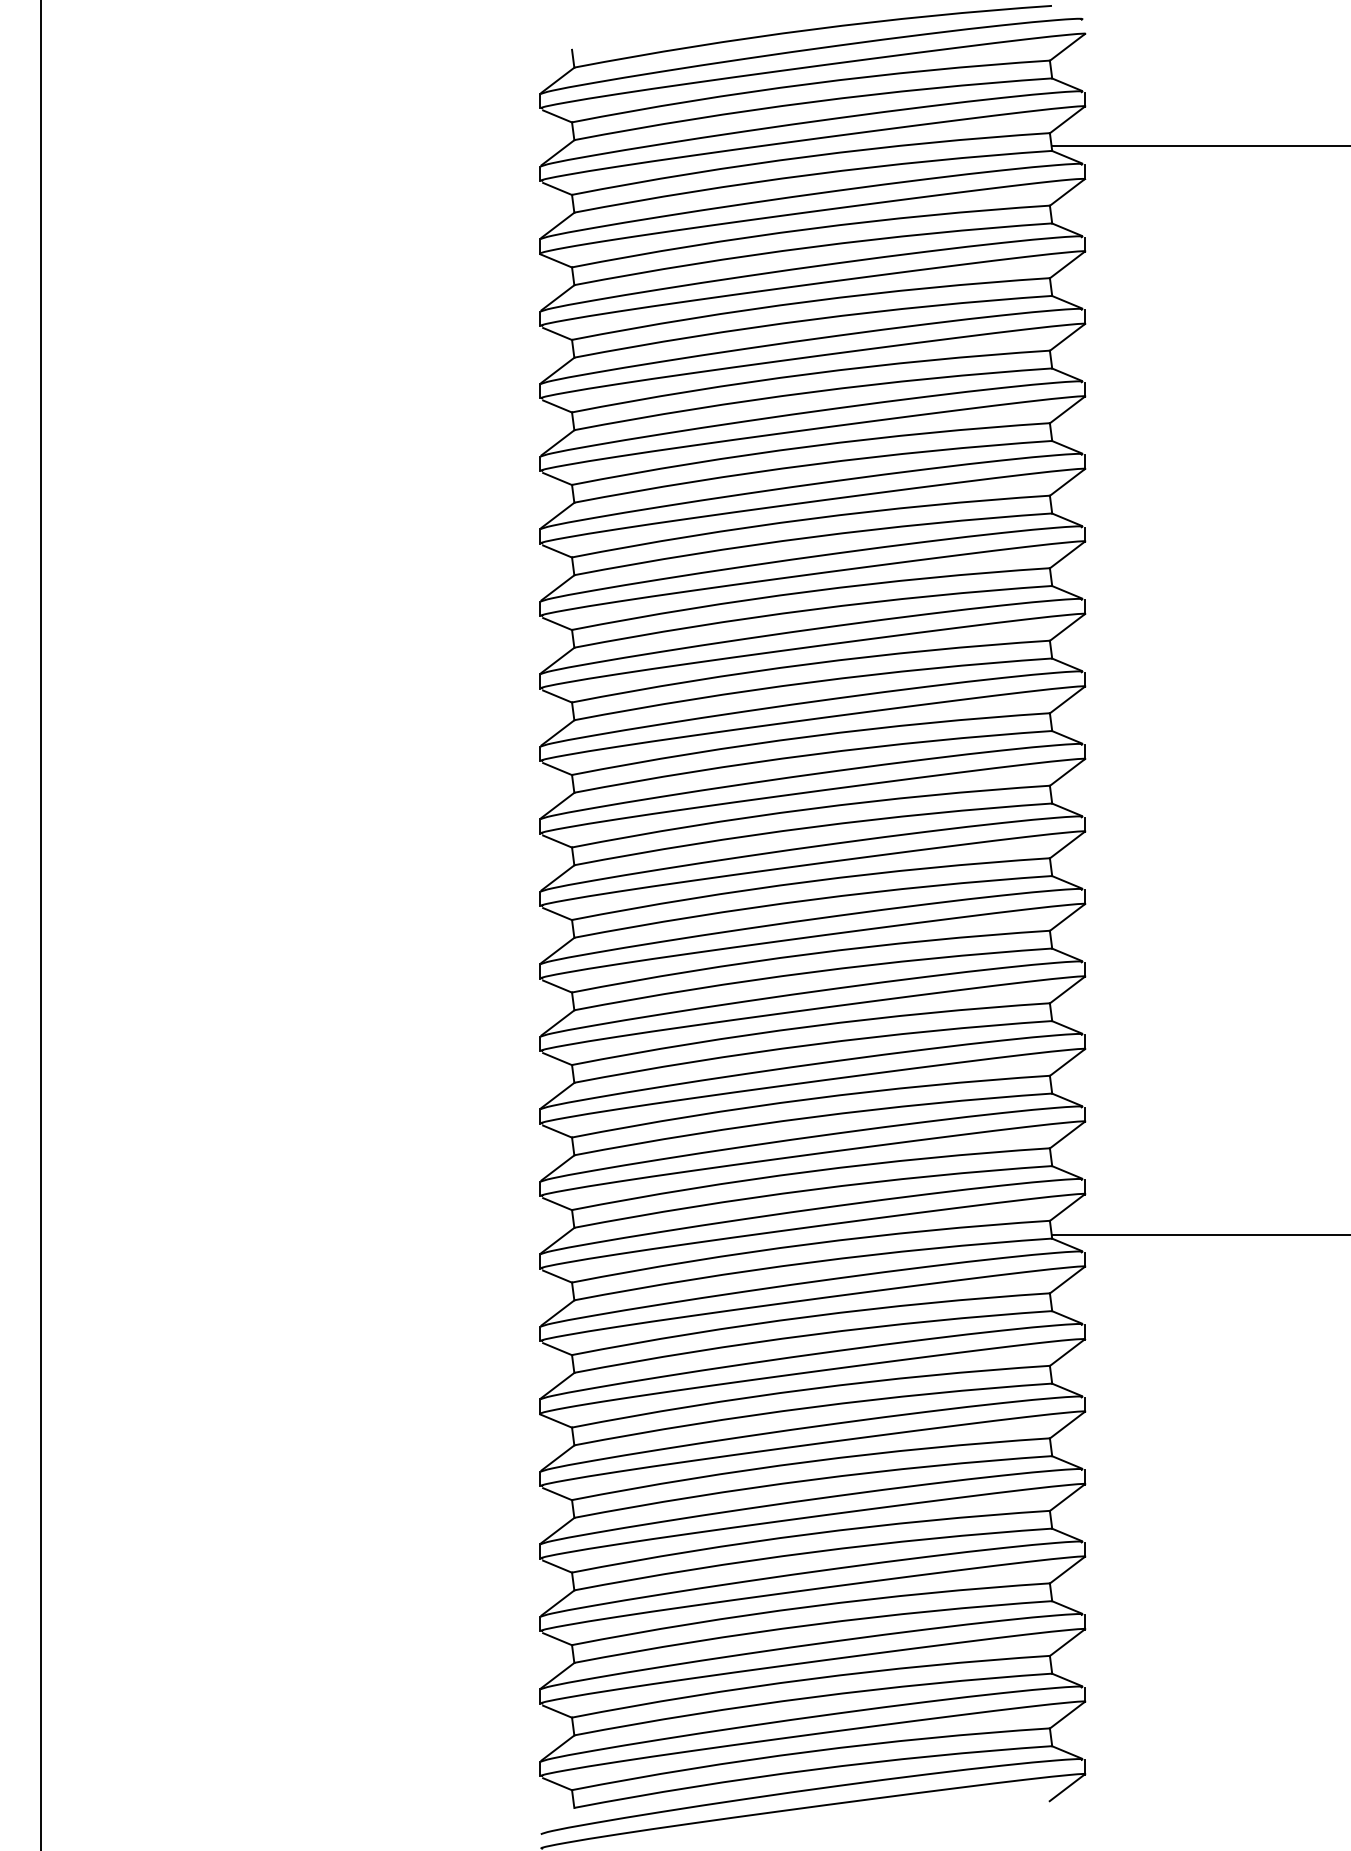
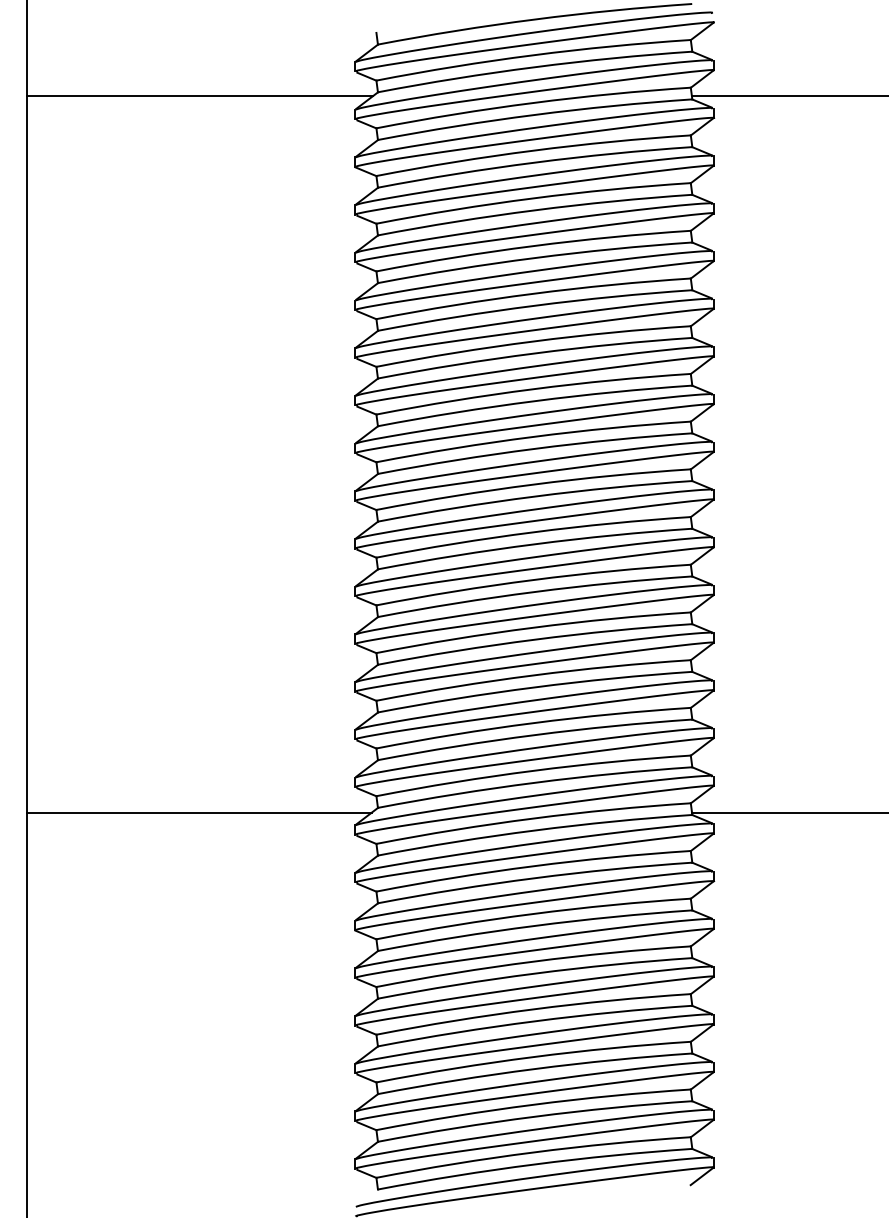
line: (303, 146) -> (199, 96), added
line: (301, 1234) -> (198, 812), added

